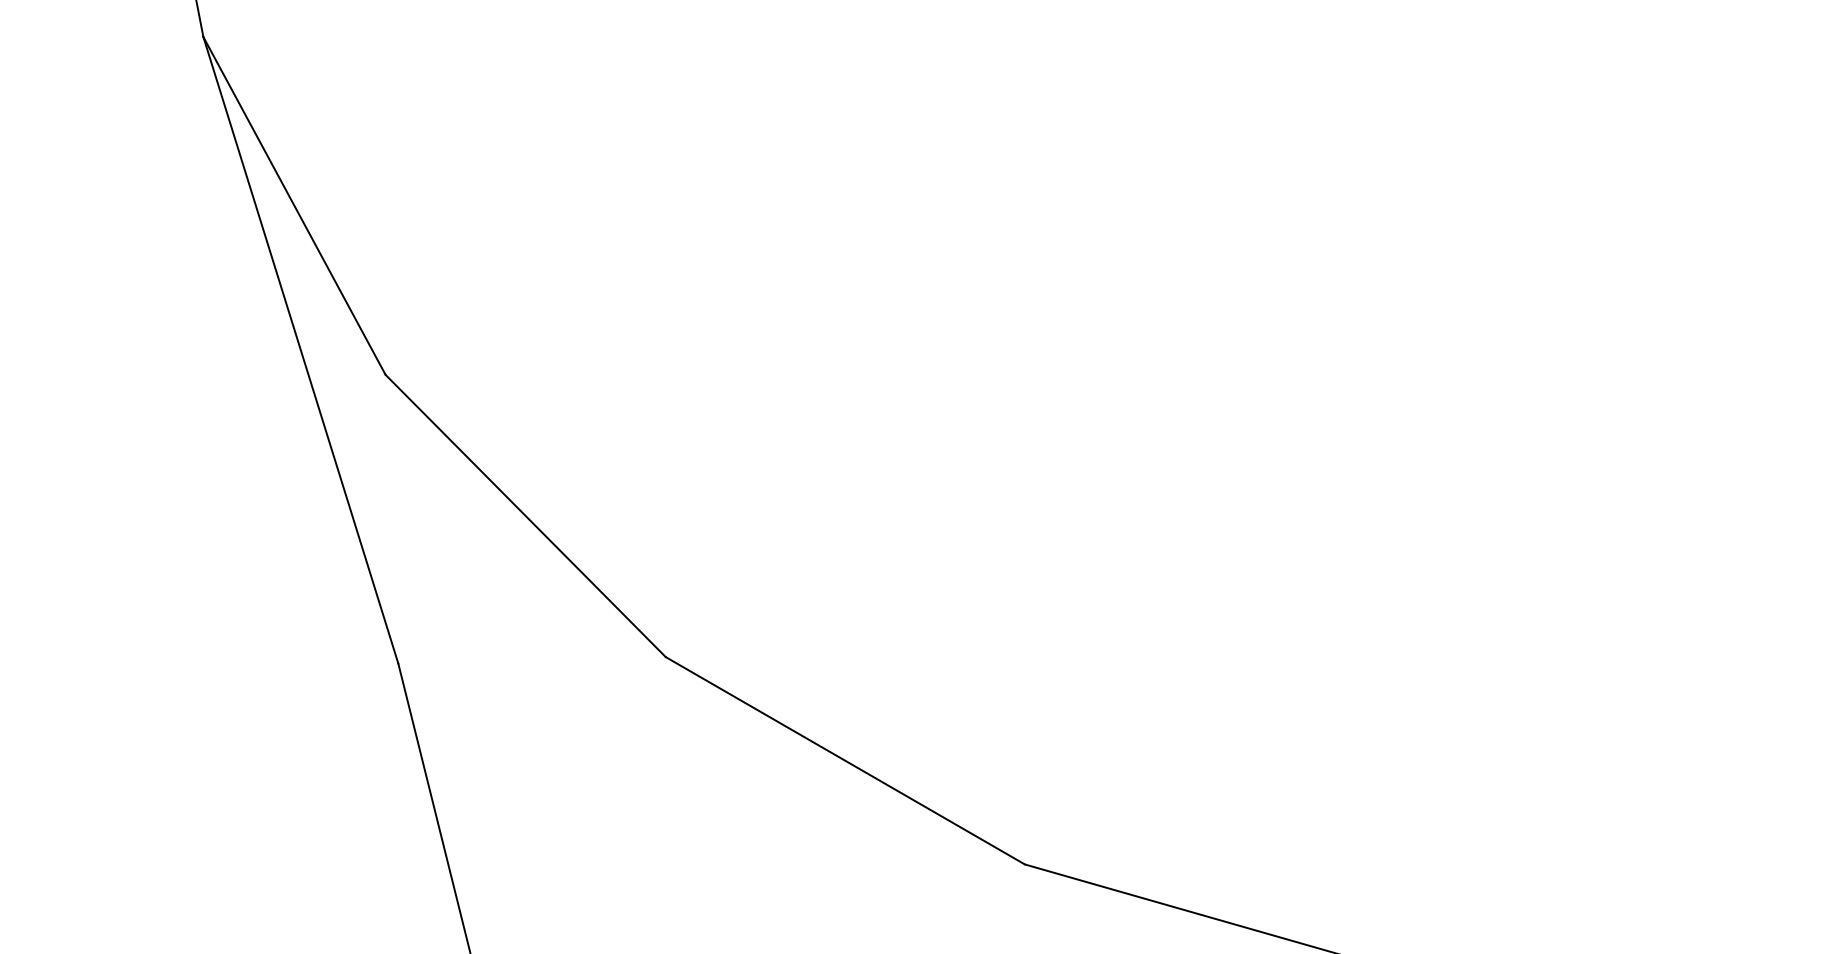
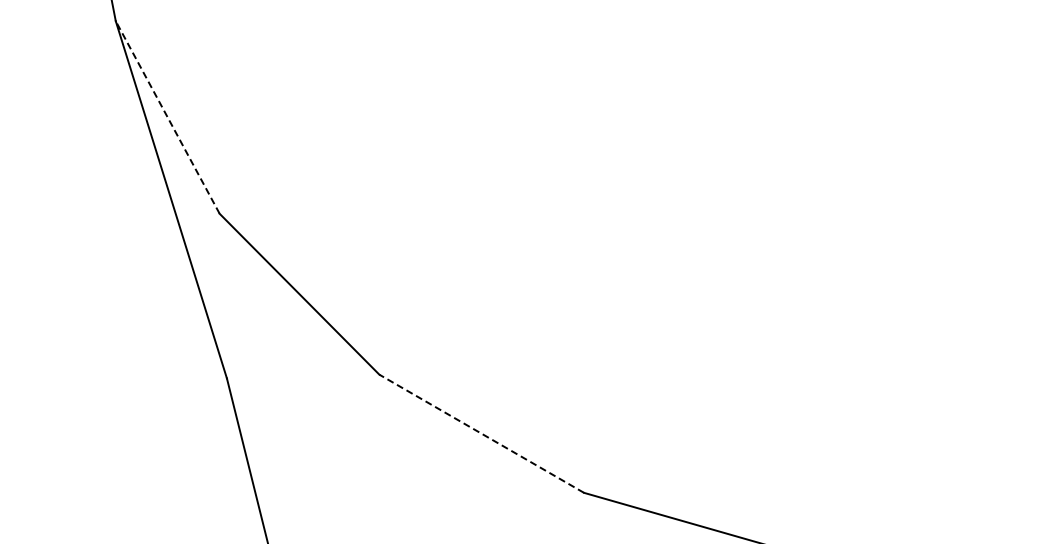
line: (294, 205) -> (167, 117), solid -> dashed
line: (844, 760) -> (481, 433), solid -> dashed

